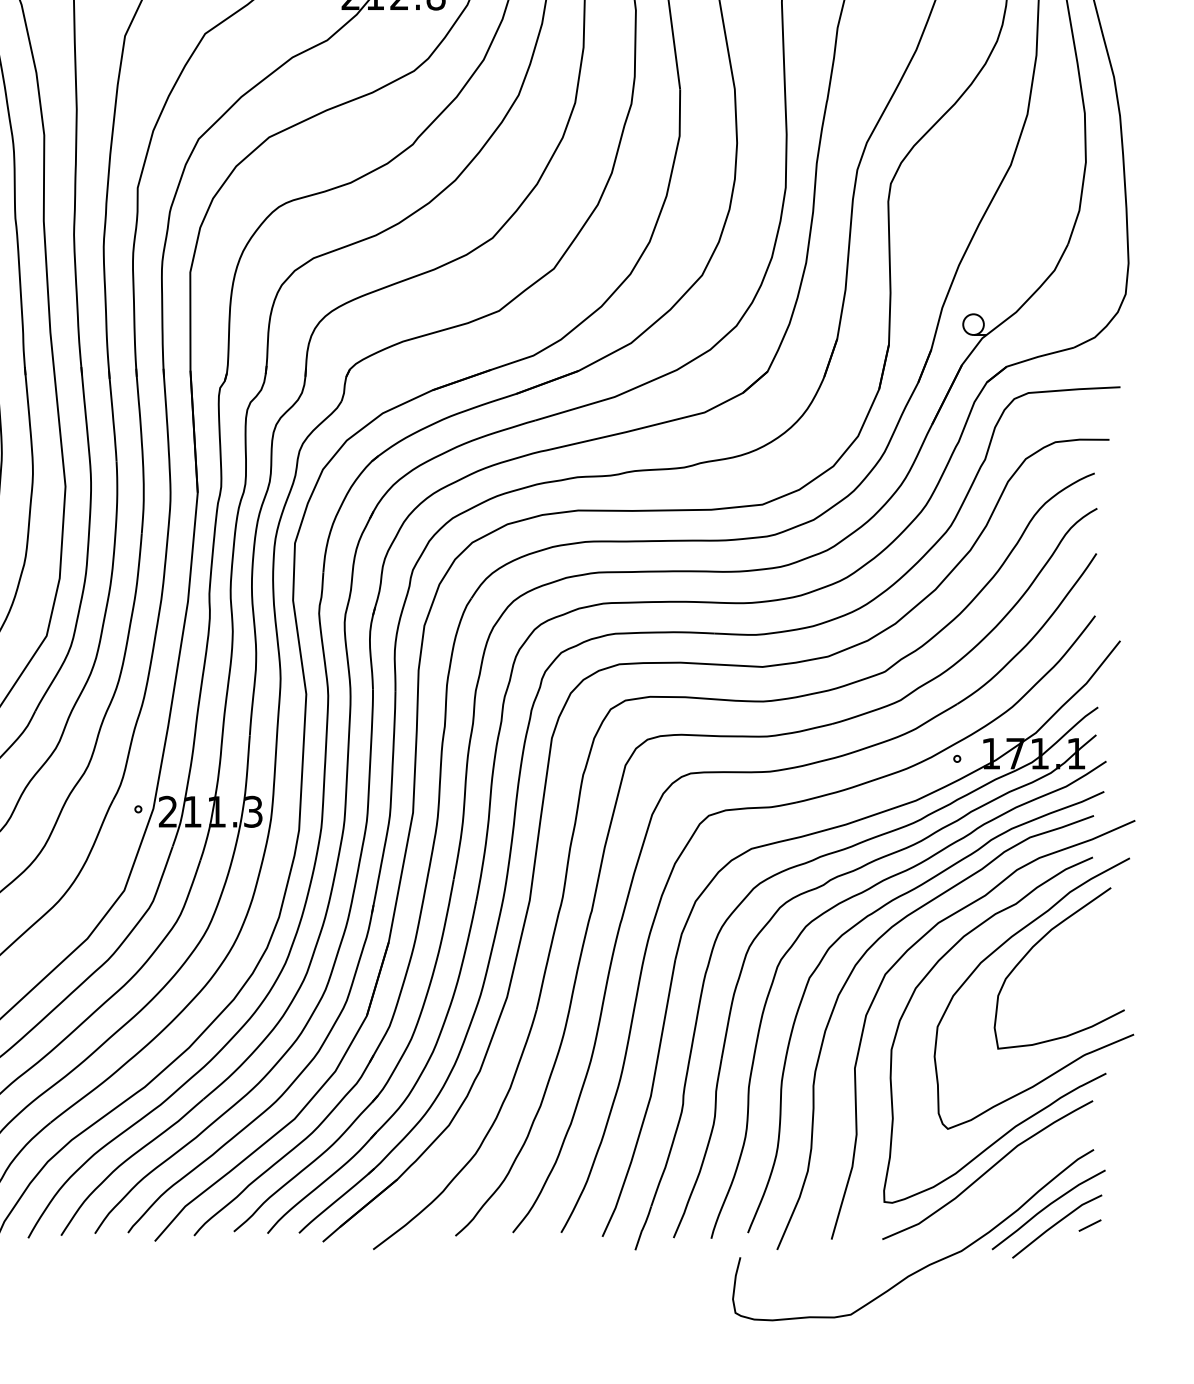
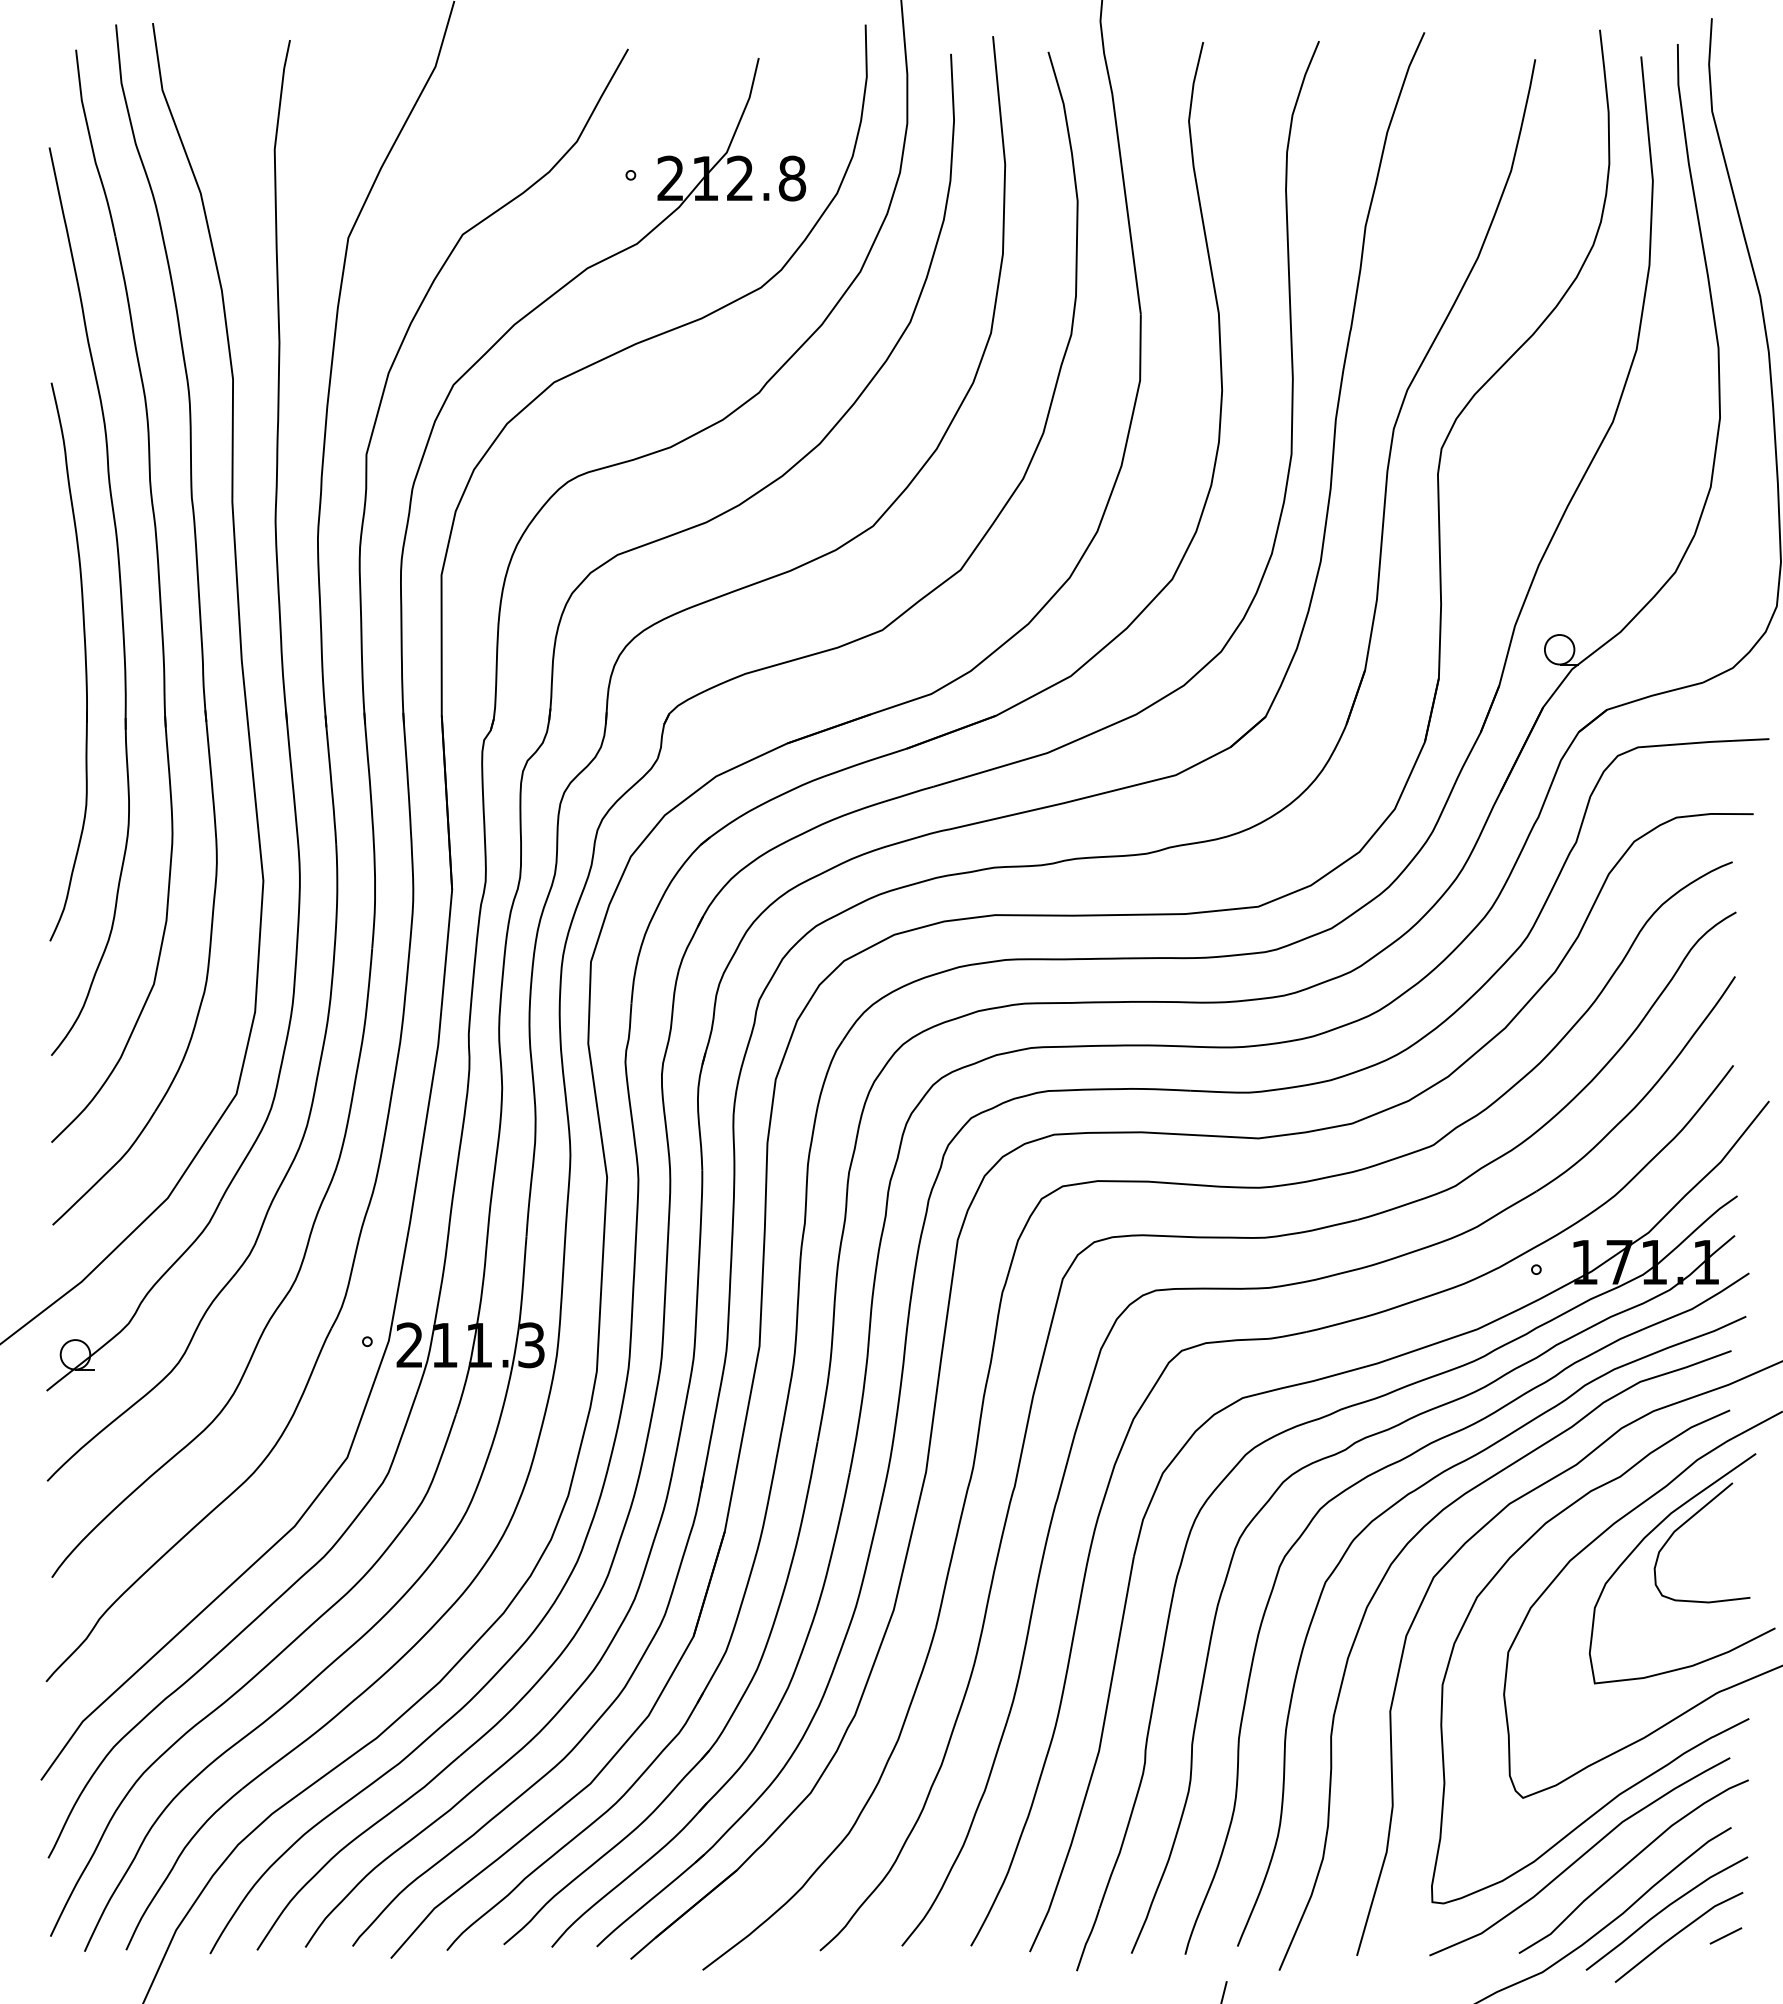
curve: (1063, 935) -> (1687, 1522), added
curve: (1023, 1174) -> (1630, 1862), added

